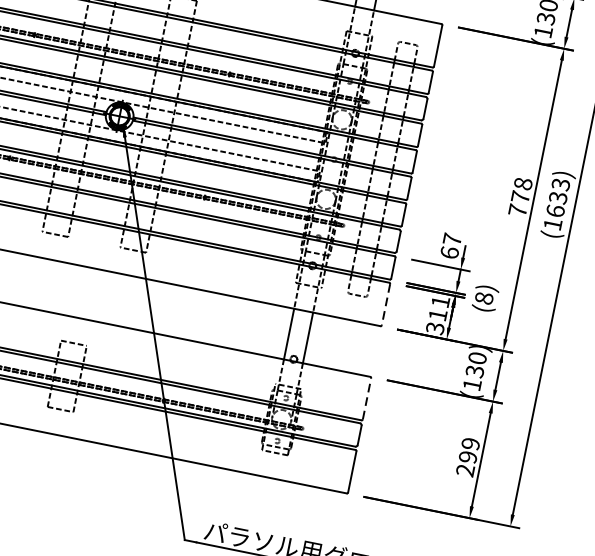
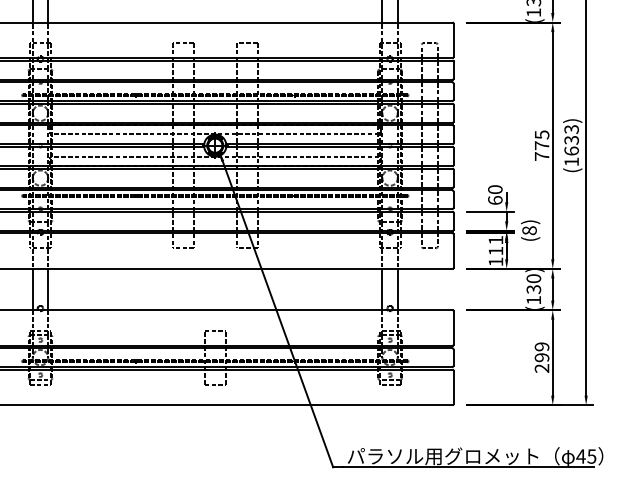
text: (522, 183) -> (541, 134), 778 -> 775
text: (452, 239) -> (495, 189), 67 -> 60
line: (385, 305) -> (453, 251), dashed -> solid
text: (434, 327) -> (495, 261), 311 -> 111
line: (366, 398) -> (453, 327), dashed -> solid

